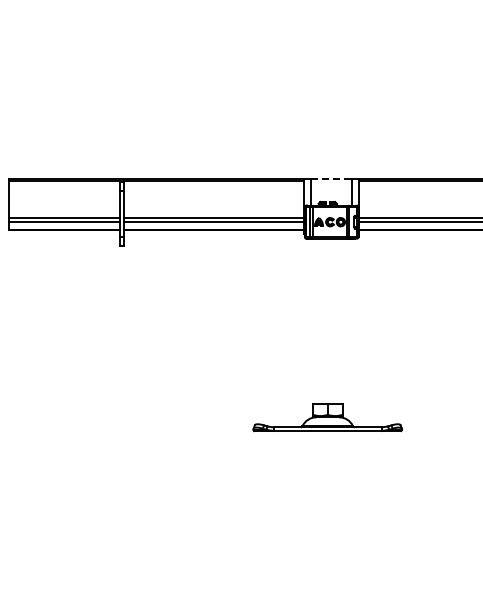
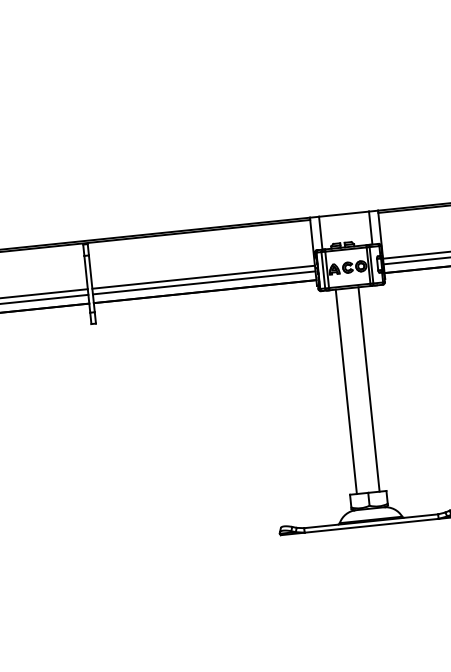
line: (331, 178) -> (344, 213), dashed -> solid
line: (318, 321) -> (346, 391), added
line: (336, 321) -> (368, 389), added

